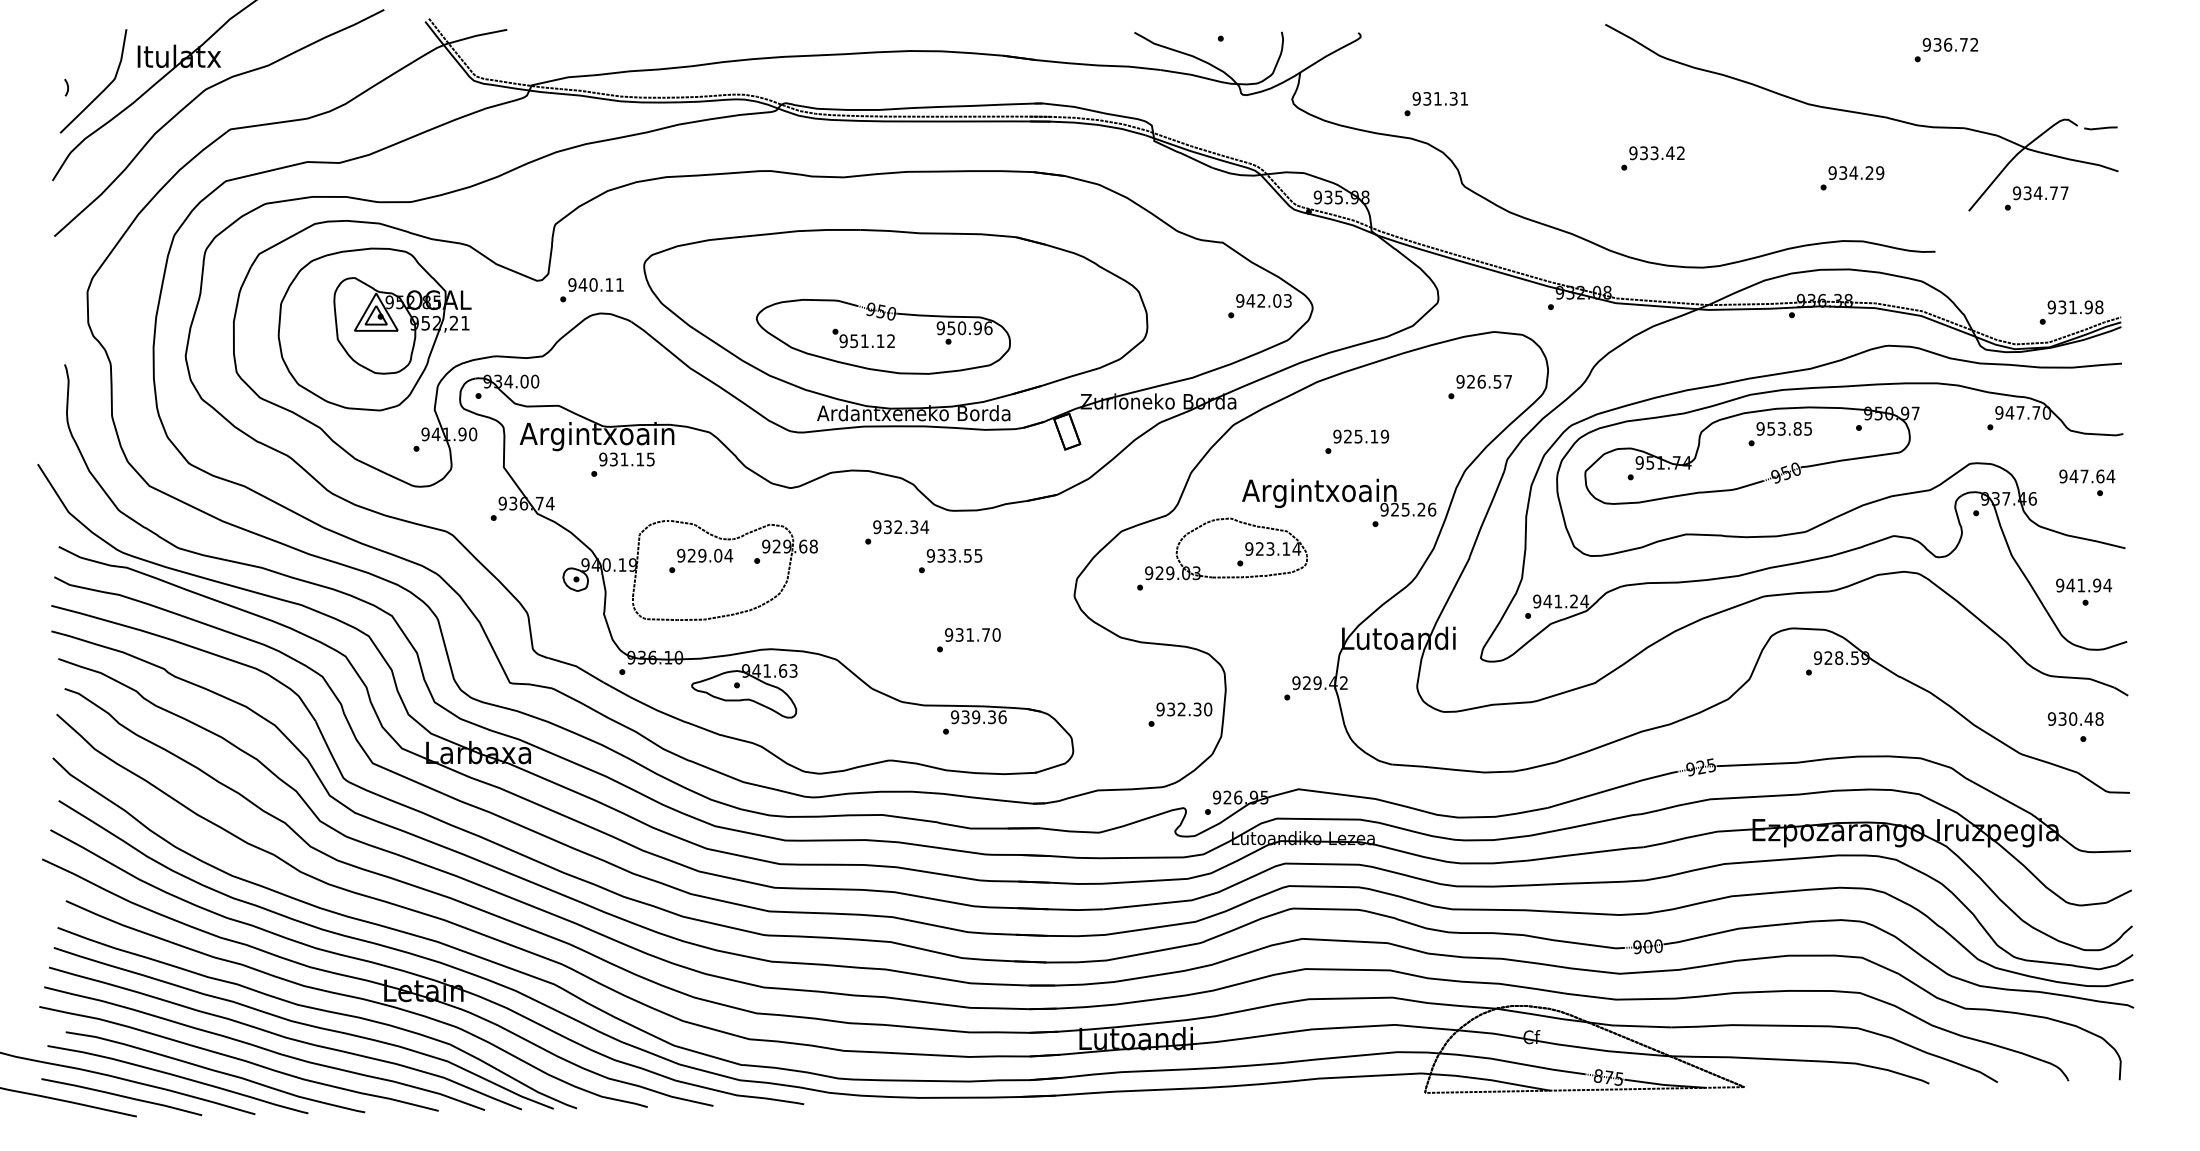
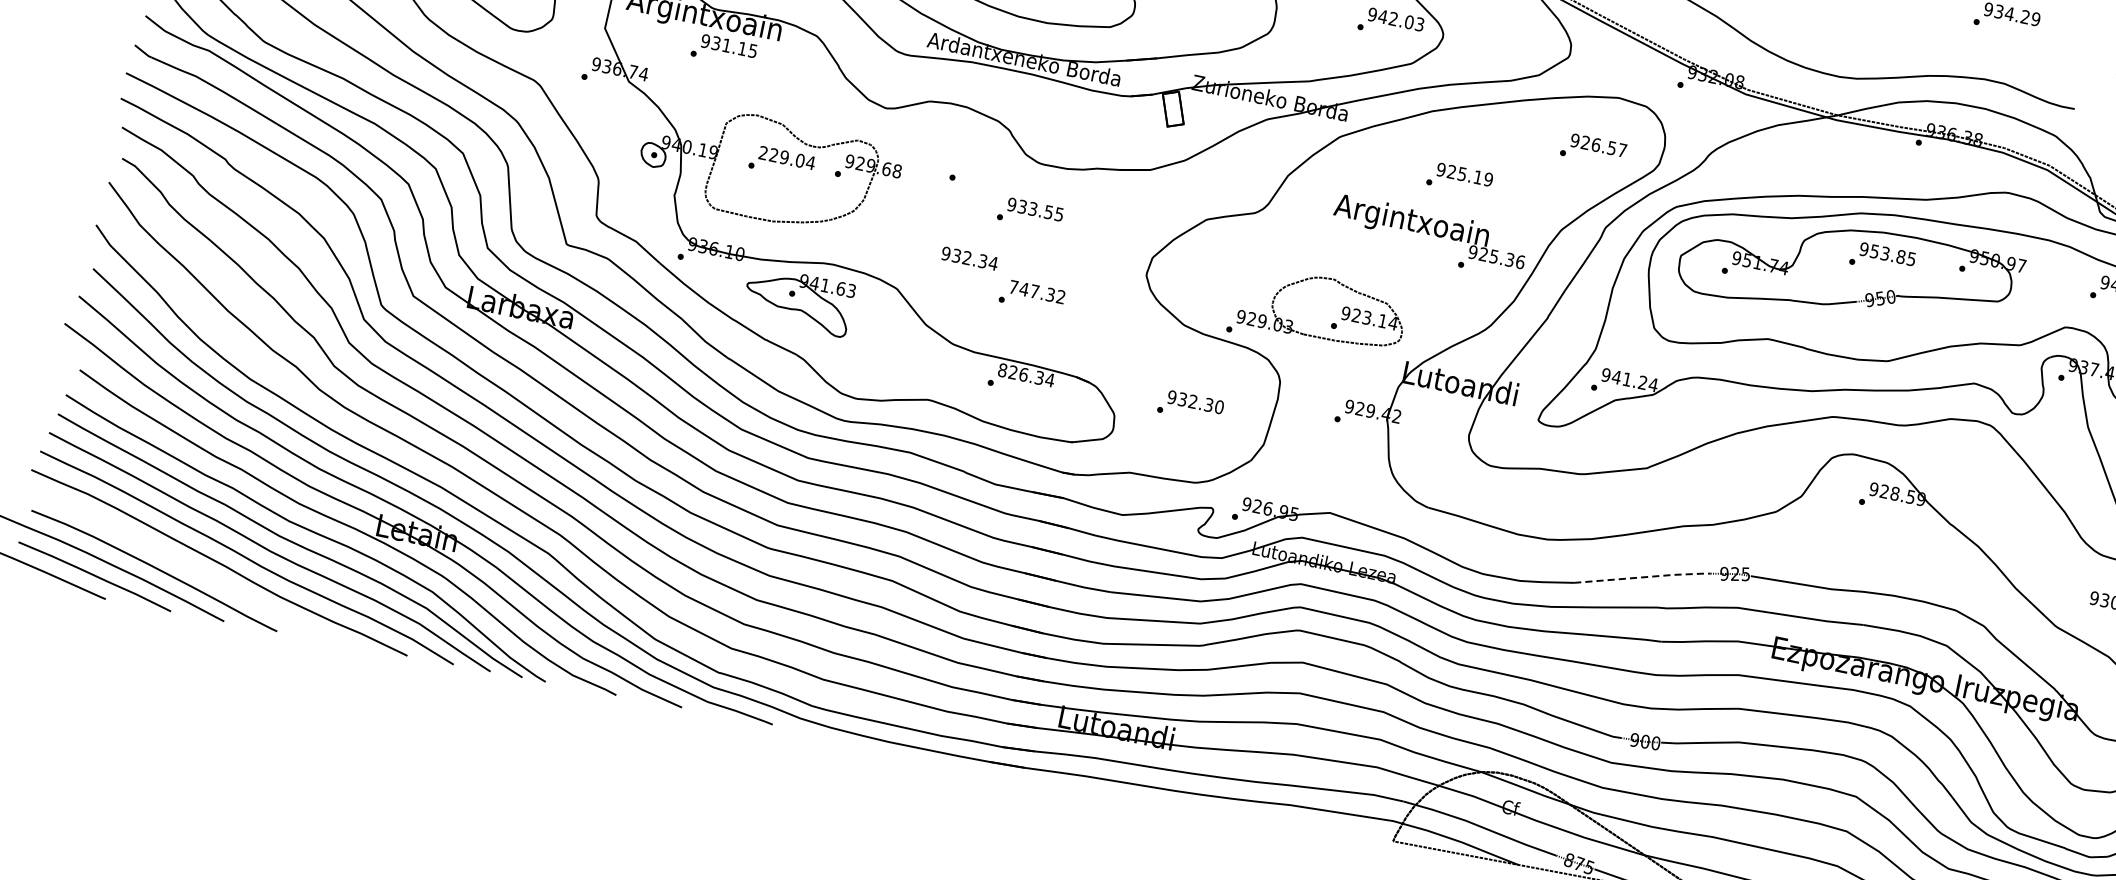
text: (1421, 509) -> (1509, 259), 925.26 -> 925.36
text: (901, 527) -> (970, 259), moved
text: (681, 555) -> (763, 152), 929.04 -> 229.04
part: (1237, 562) -> (1331, 324), moved
text: (972, 634) -> (1037, 291), 931.70 -> 747.32
text: (1180, 714) -> (1190, 406), moved
text: (978, 717) -> (1026, 375), 939.36 -> 826.34
line: (1613, 788) -> (1643, 577), solid -> dashed
curve: (215, 1071) -> (193, 570), removed

